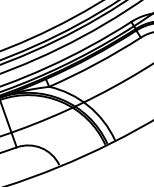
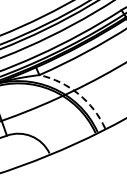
arc: (88, 105) -> (78, 93), solid -> dashed

